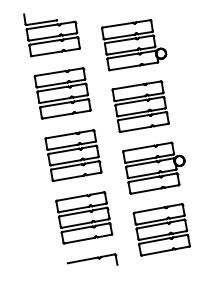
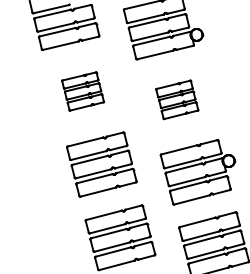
part: (62, 93) -> (82, 91), size x0.6
part: (140, 106) -> (177, 99), size x0.6

